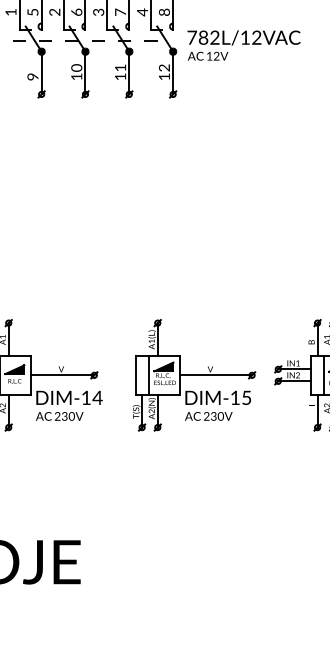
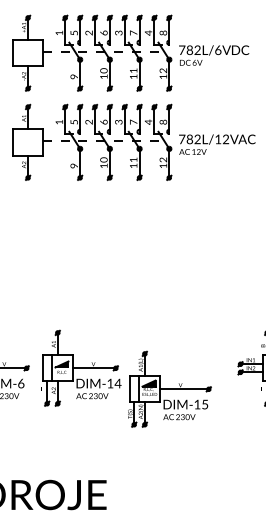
part: (194, 374) -> (169, 388), moved

